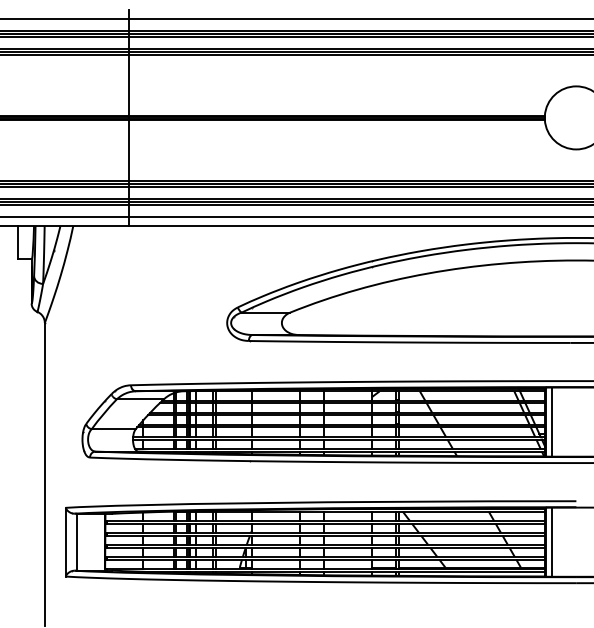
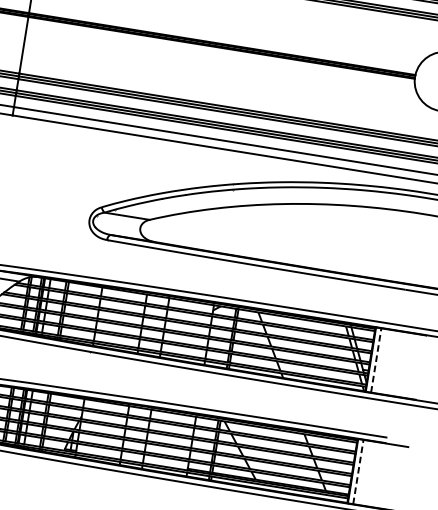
line: (551, 422) -> (375, 360), solid -> dashed
line: (551, 542) -> (358, 472), solid -> dashed

